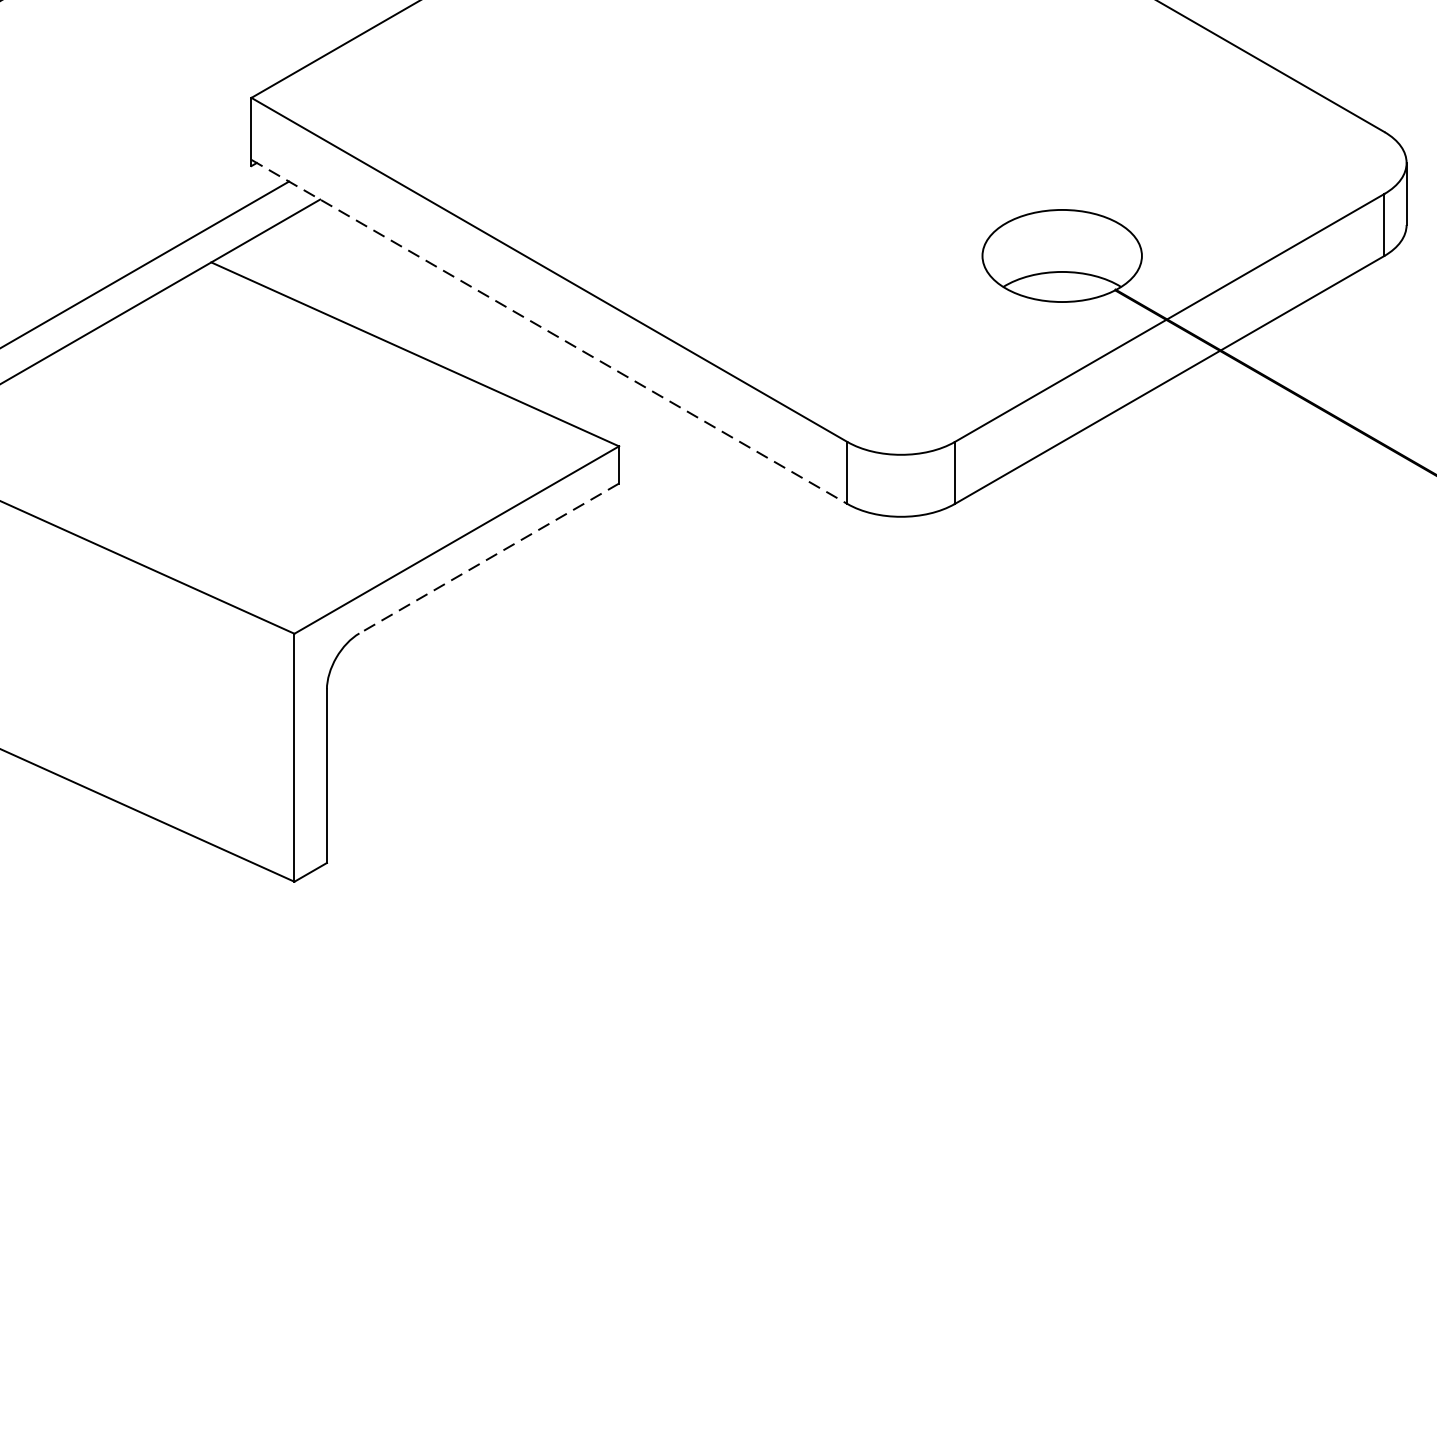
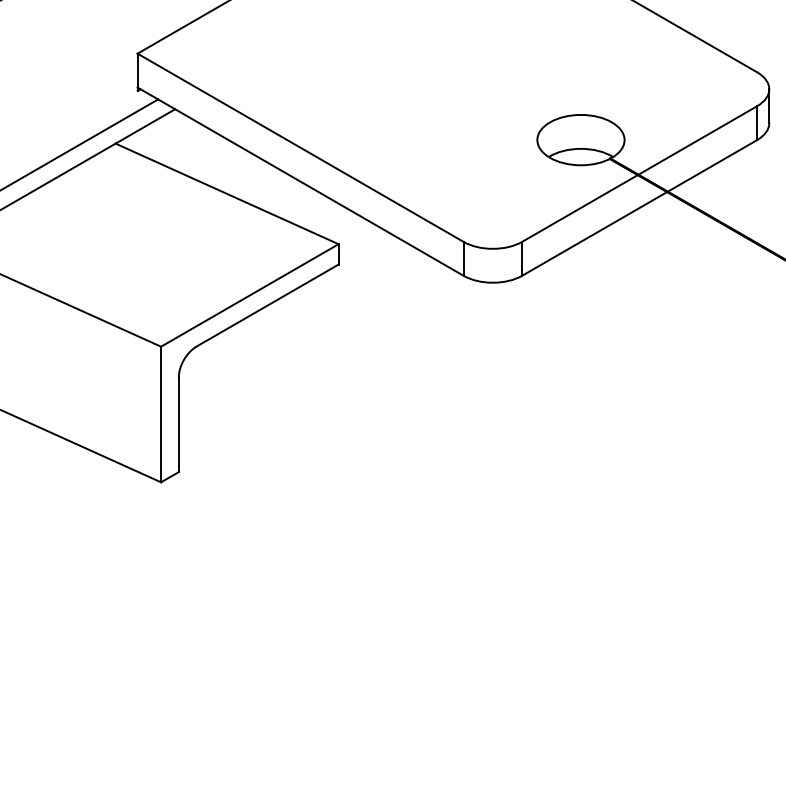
line: (549, 331) -> (300, 181), dashed -> solid
line: (489, 558) -> (267, 305), dashed -> solid

